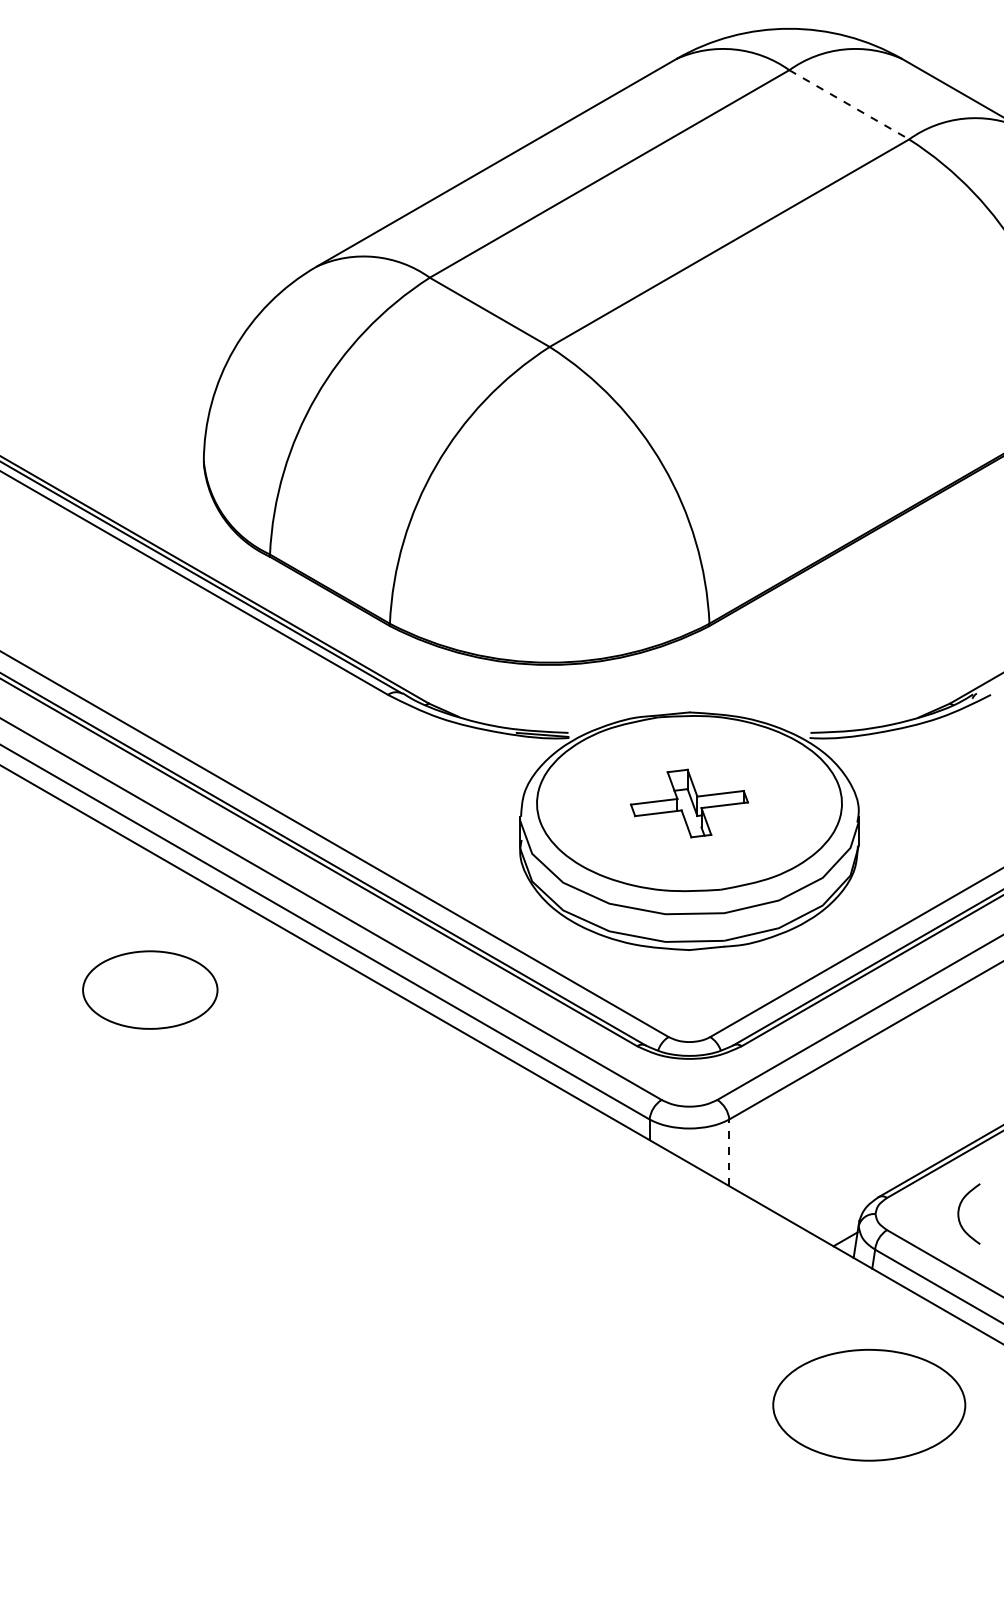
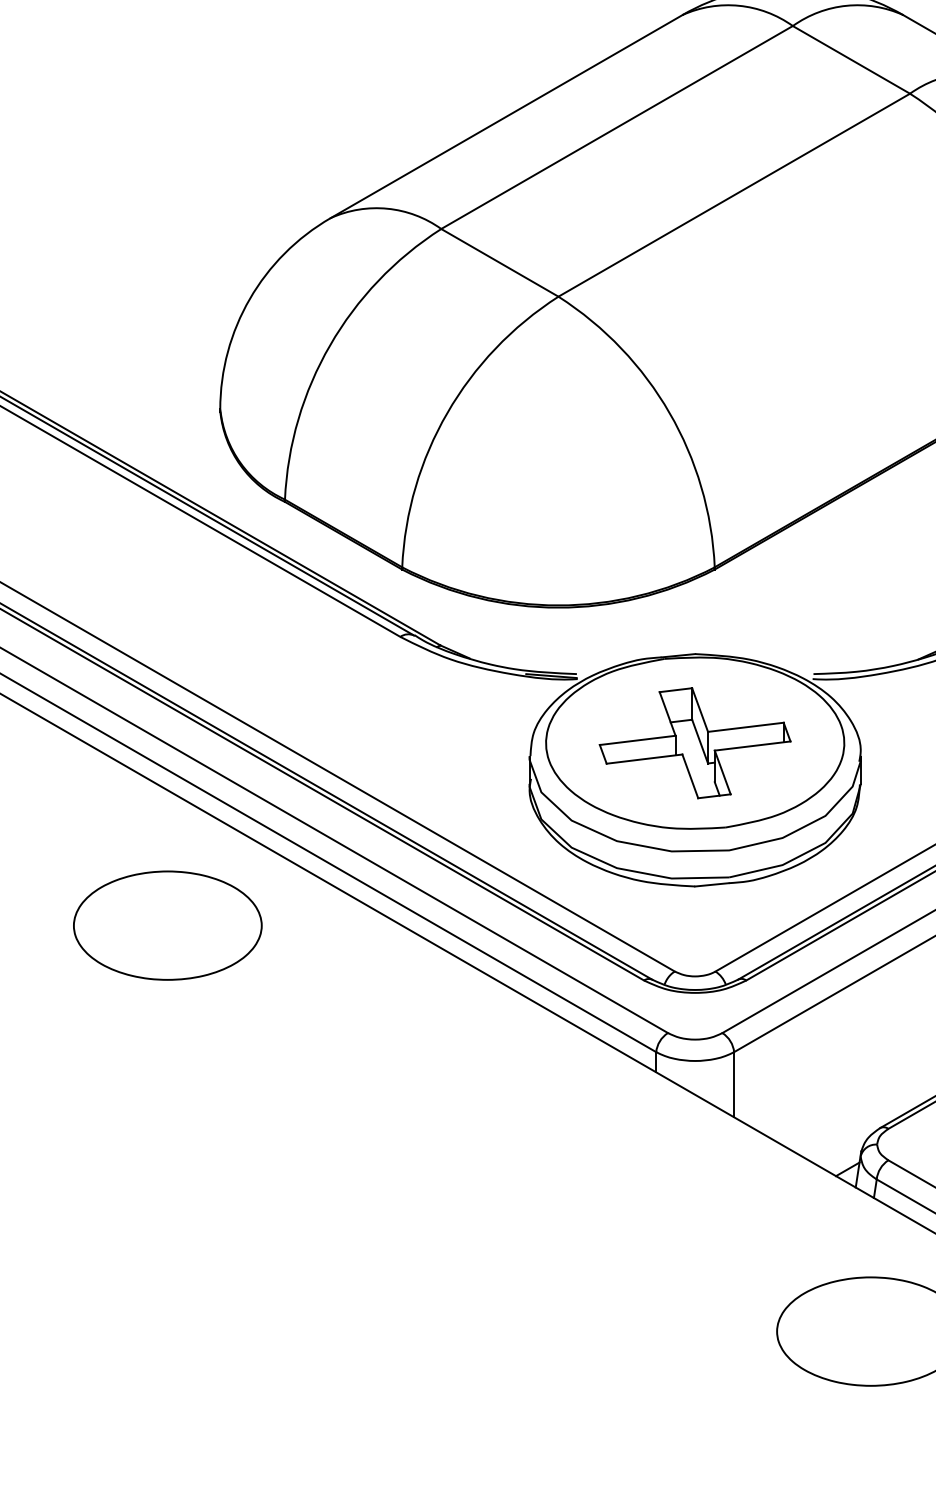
line: (849, 105) -> (851, 60), dashed -> solid
part: (689, 803) -> (695, 743), size x1.67
part: (150, 989) -> (168, 925), size x1.43
line: (729, 1152) -> (734, 1084), dashed -> solid

